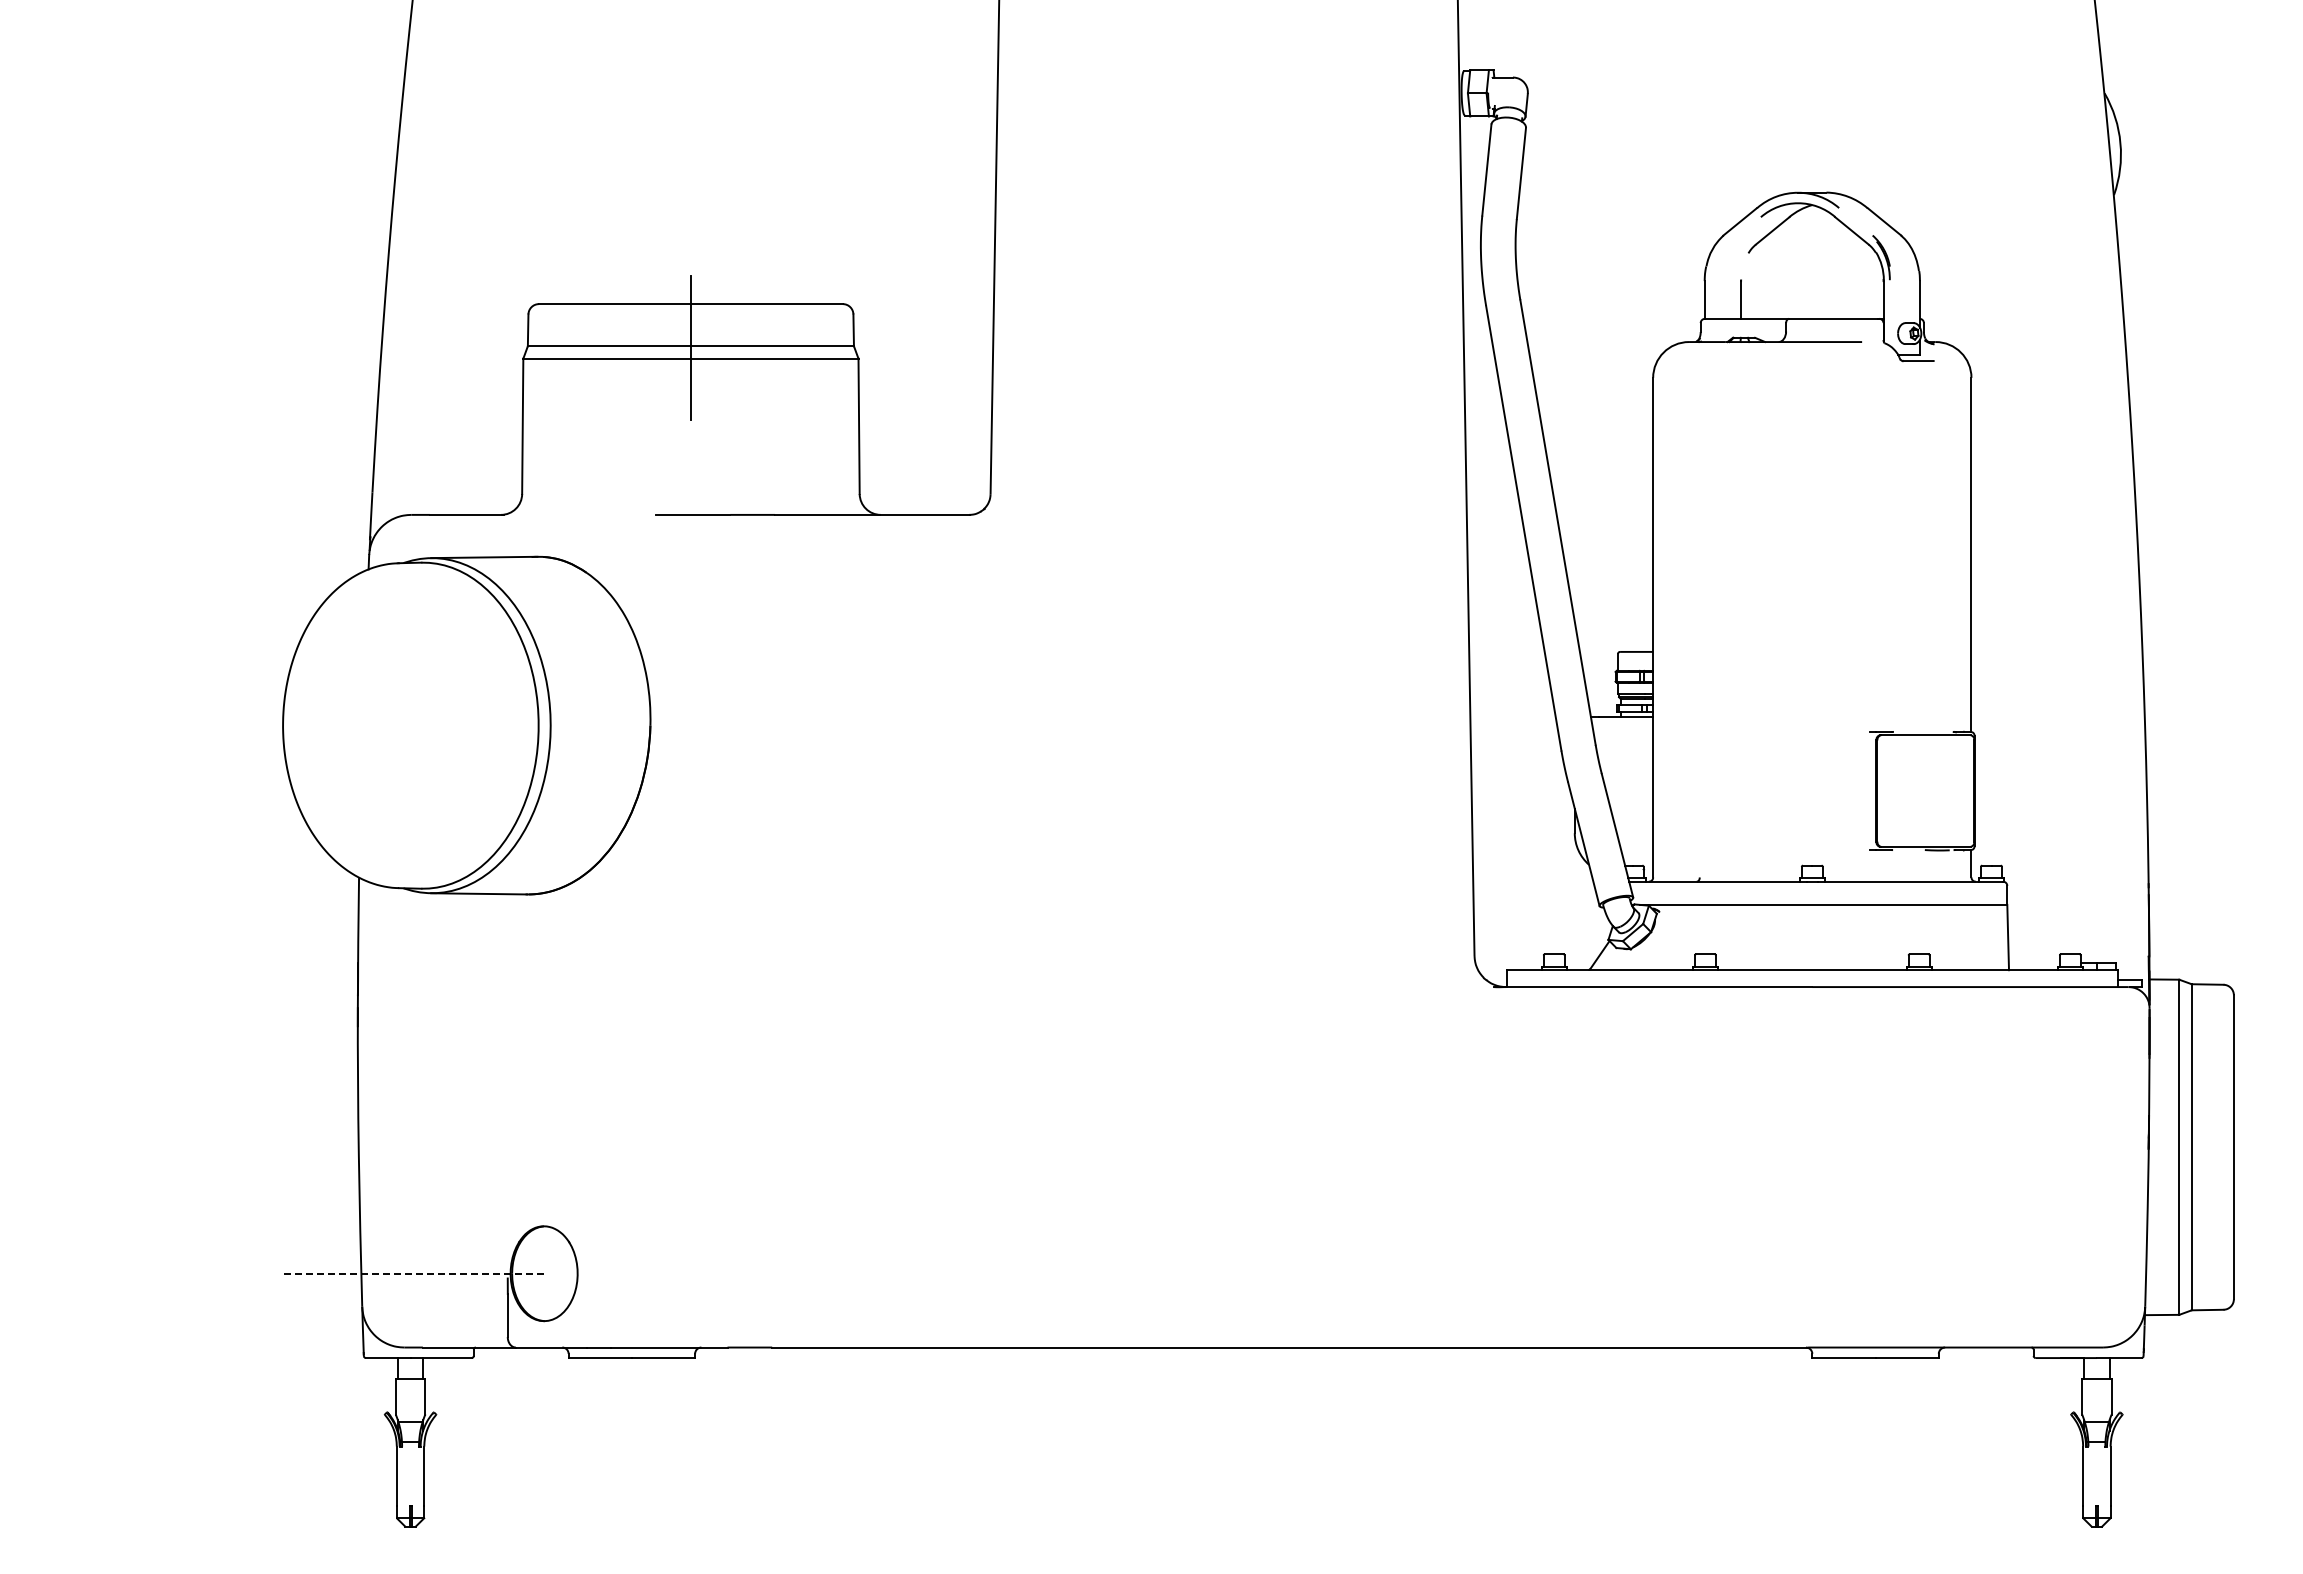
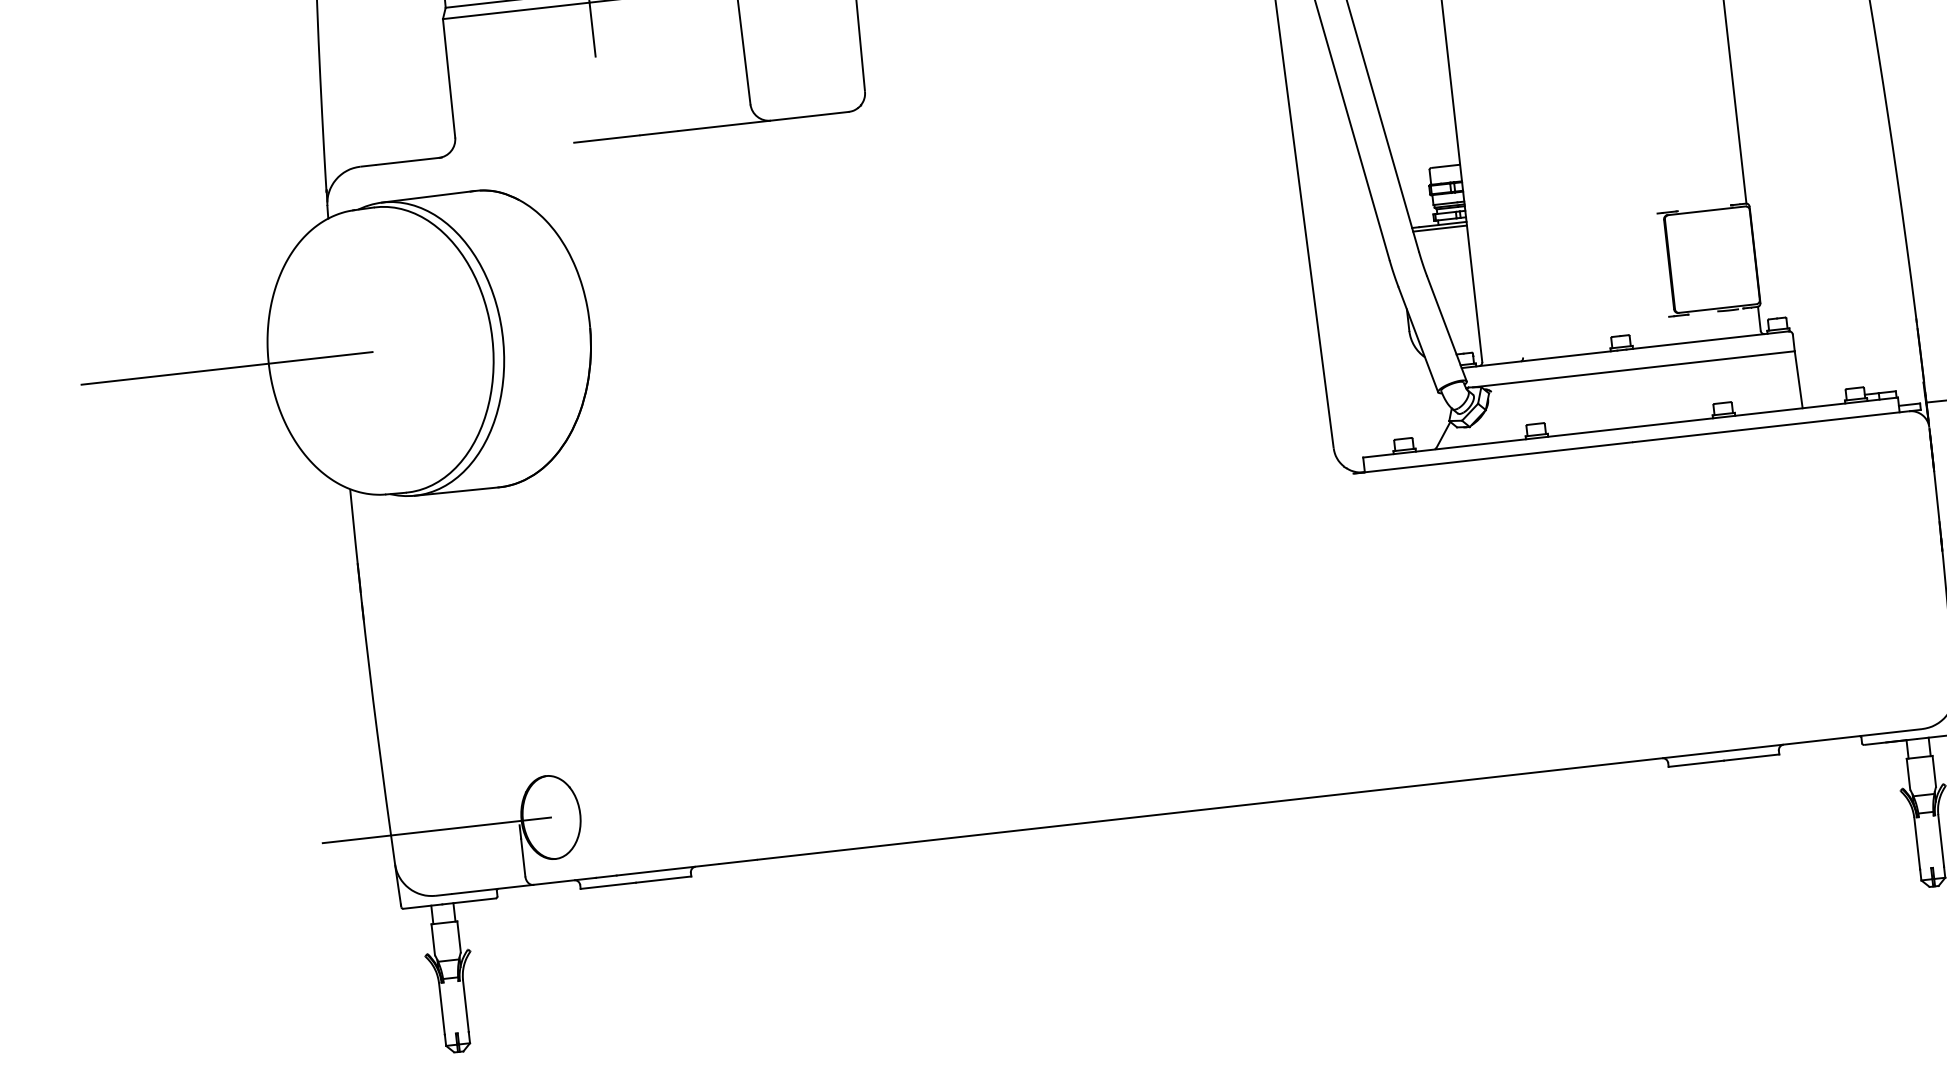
line: (1621, 721) -> (1439, 228), added
line: (235, 725) -> (227, 368), added
line: (413, 1273) -> (436, 830), dashed -> solid

